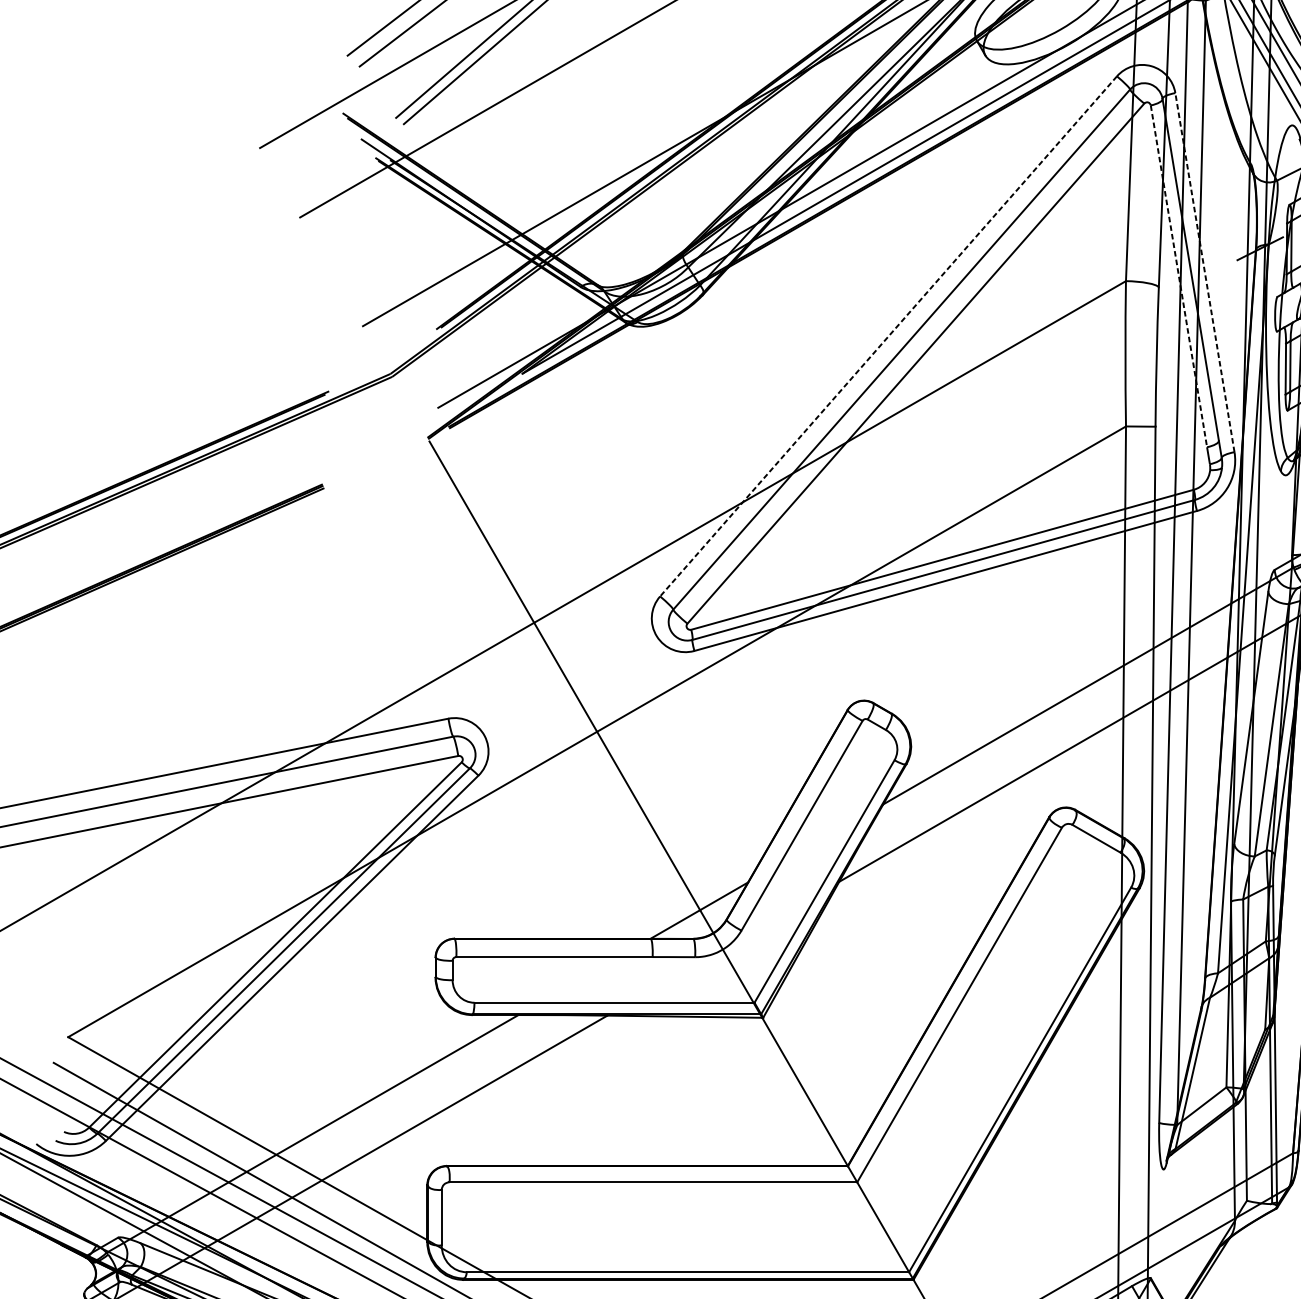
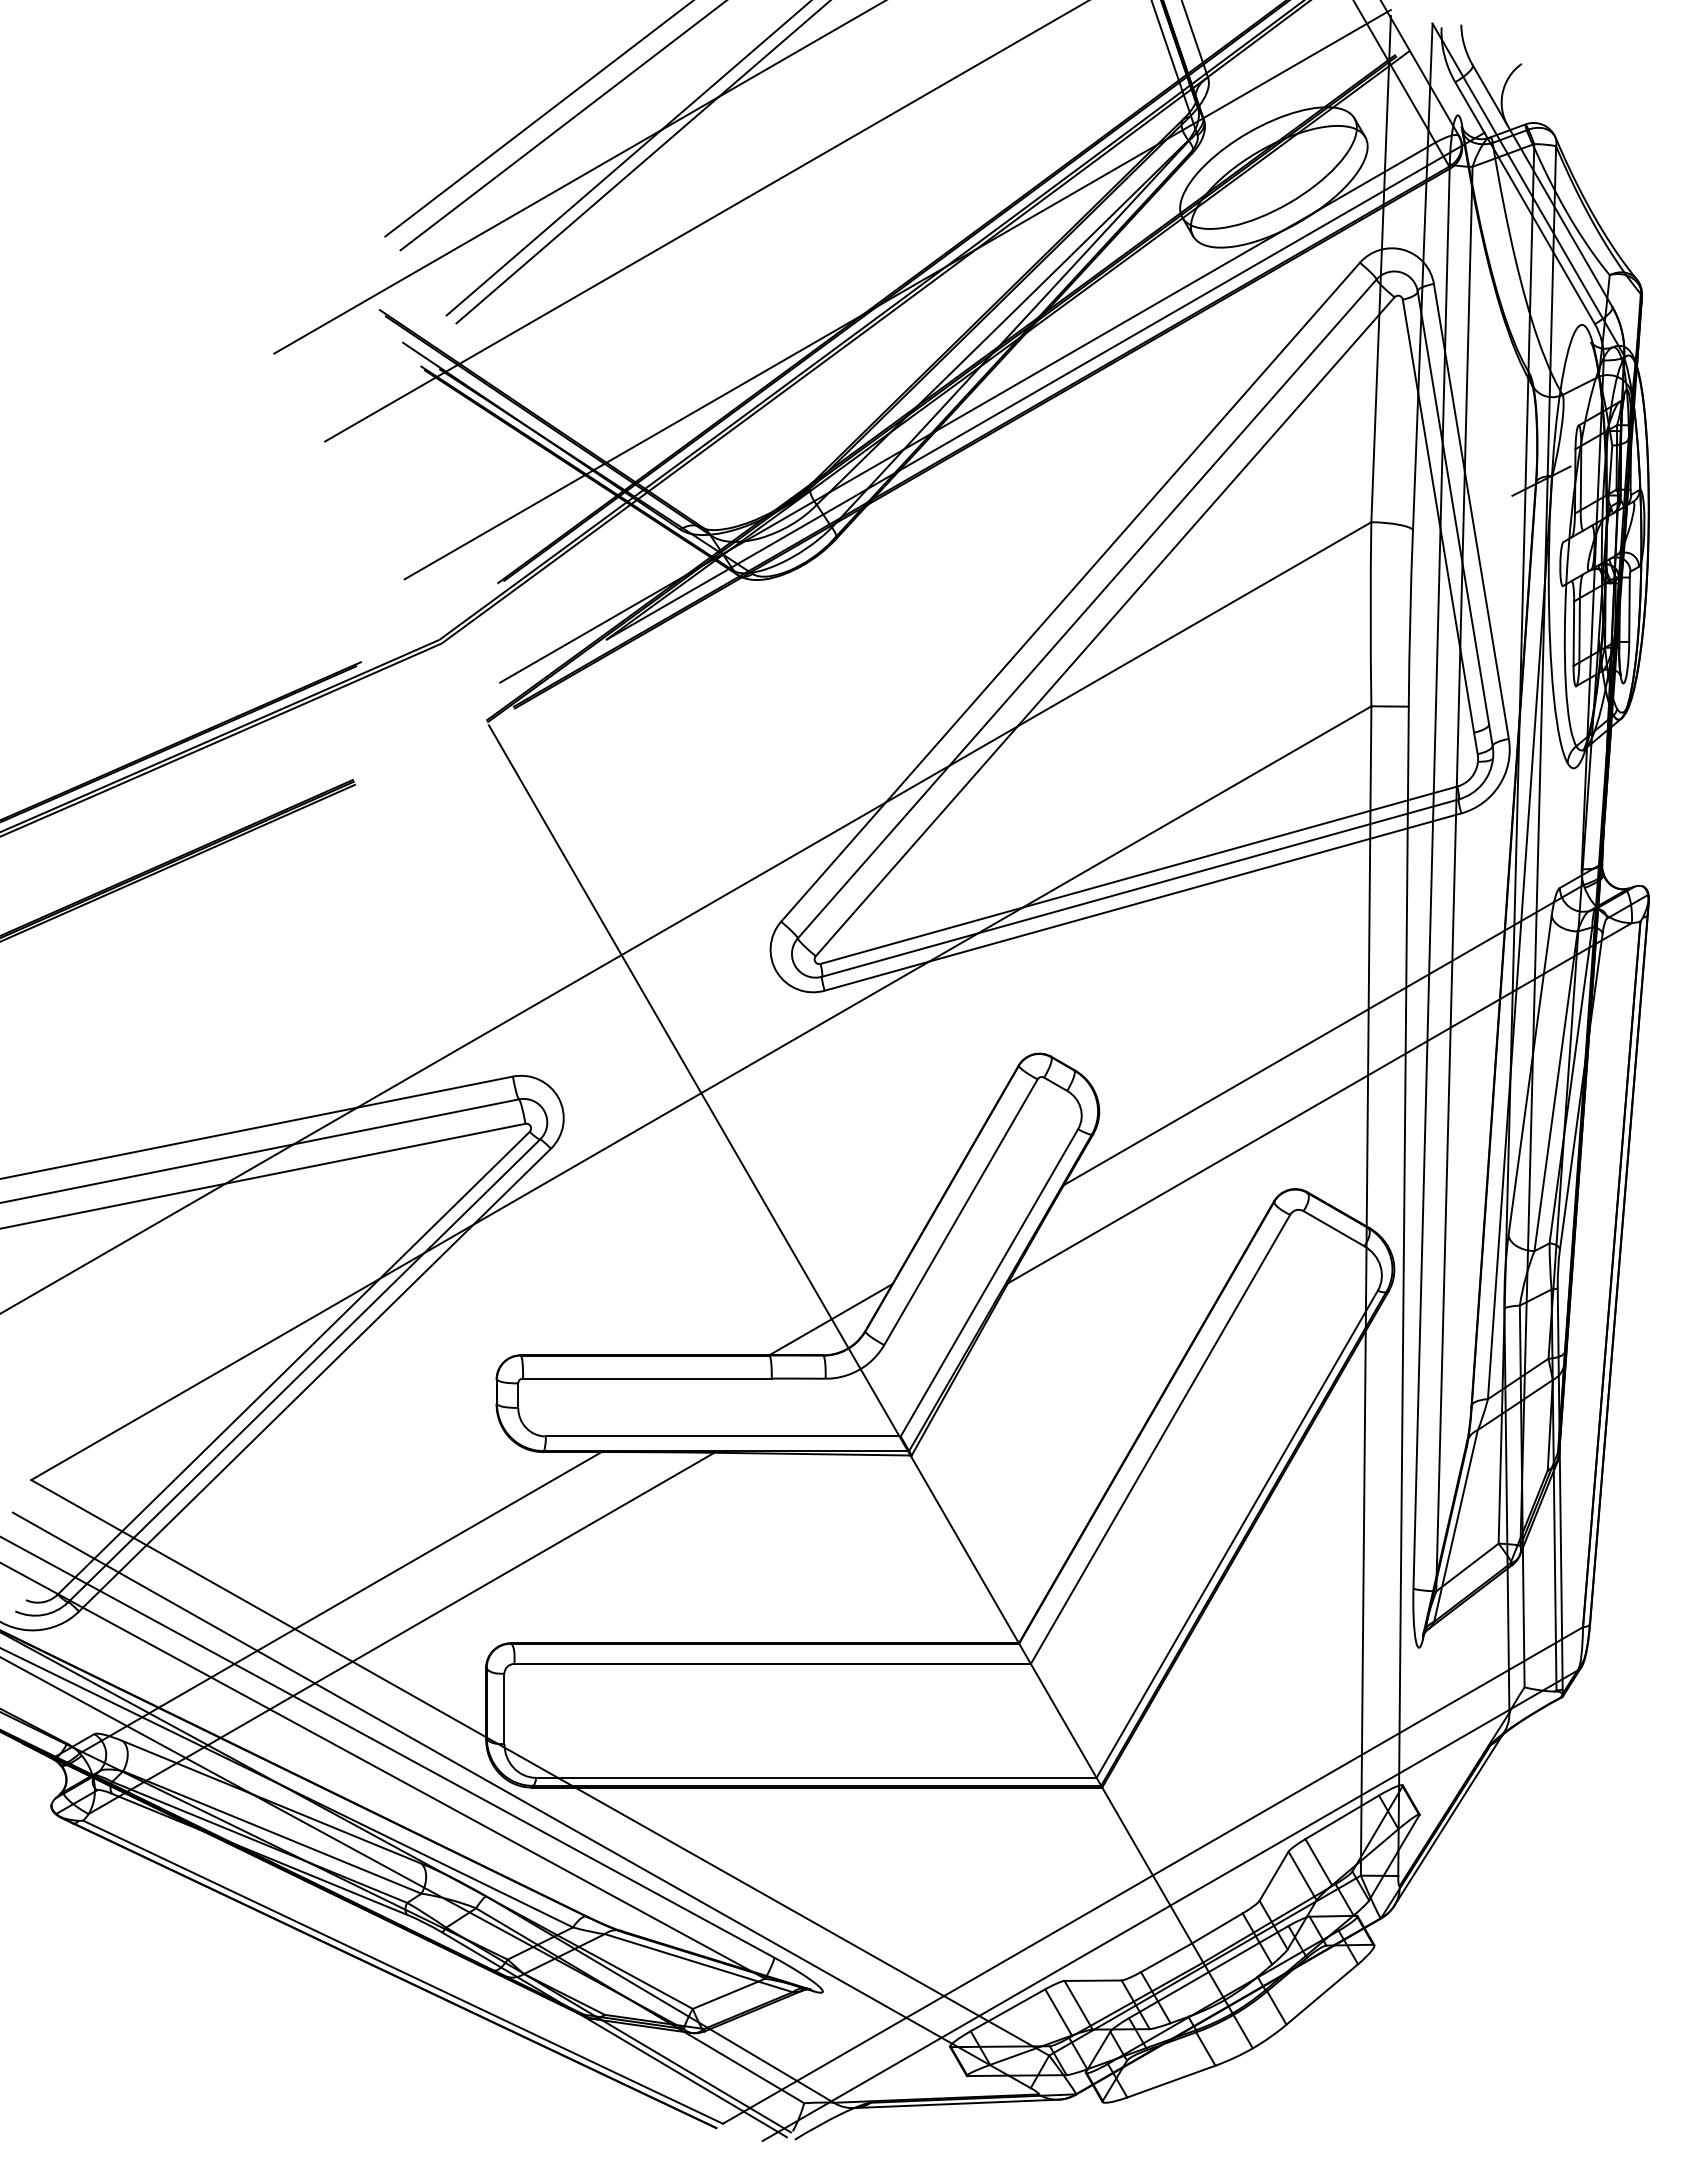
line: (1205, 272) -> (1471, 511), dashed -> solid
line: (1178, 276) -> (1438, 516), dashed -> solid
line: (888, 336) -> (1070, 592), dashed -> solid

